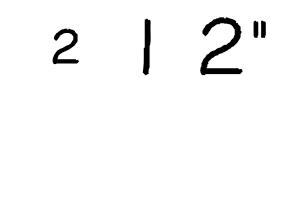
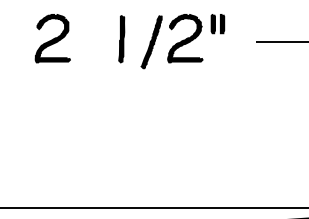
part: (259, 29) -> (217, 24), size x1.43
part: (65, 46) -> (52, 38), size x1.67
part: (181, 50) -> (151, 42), added

